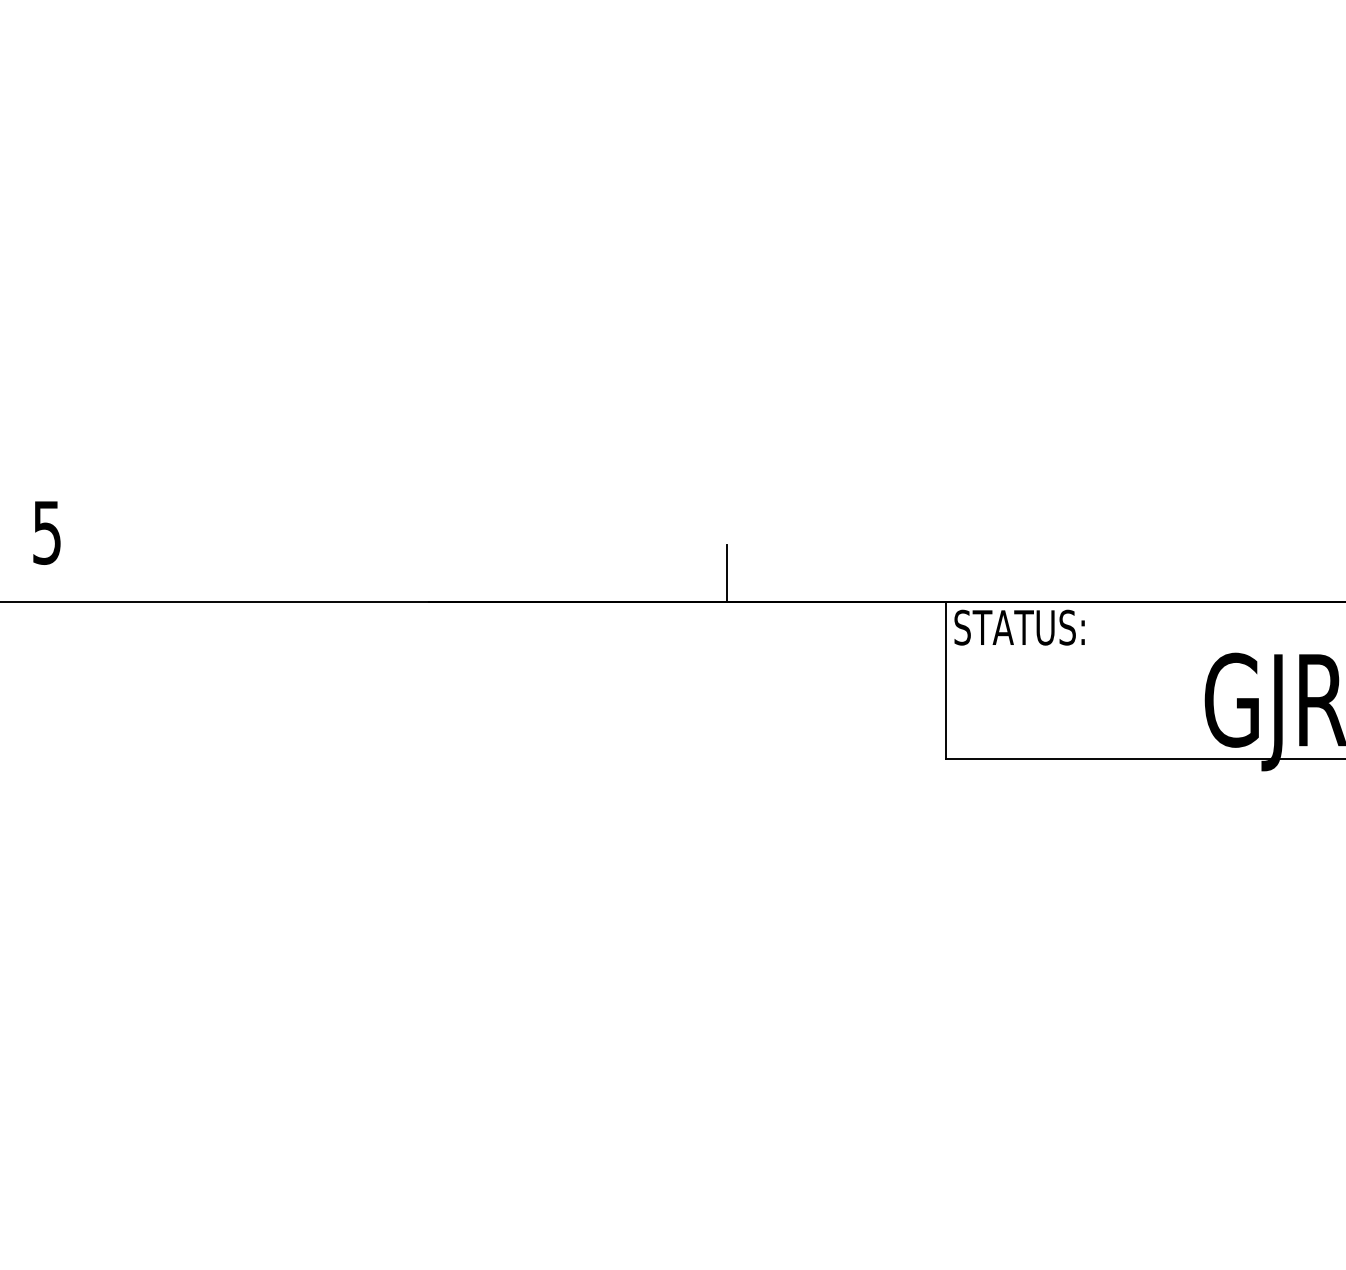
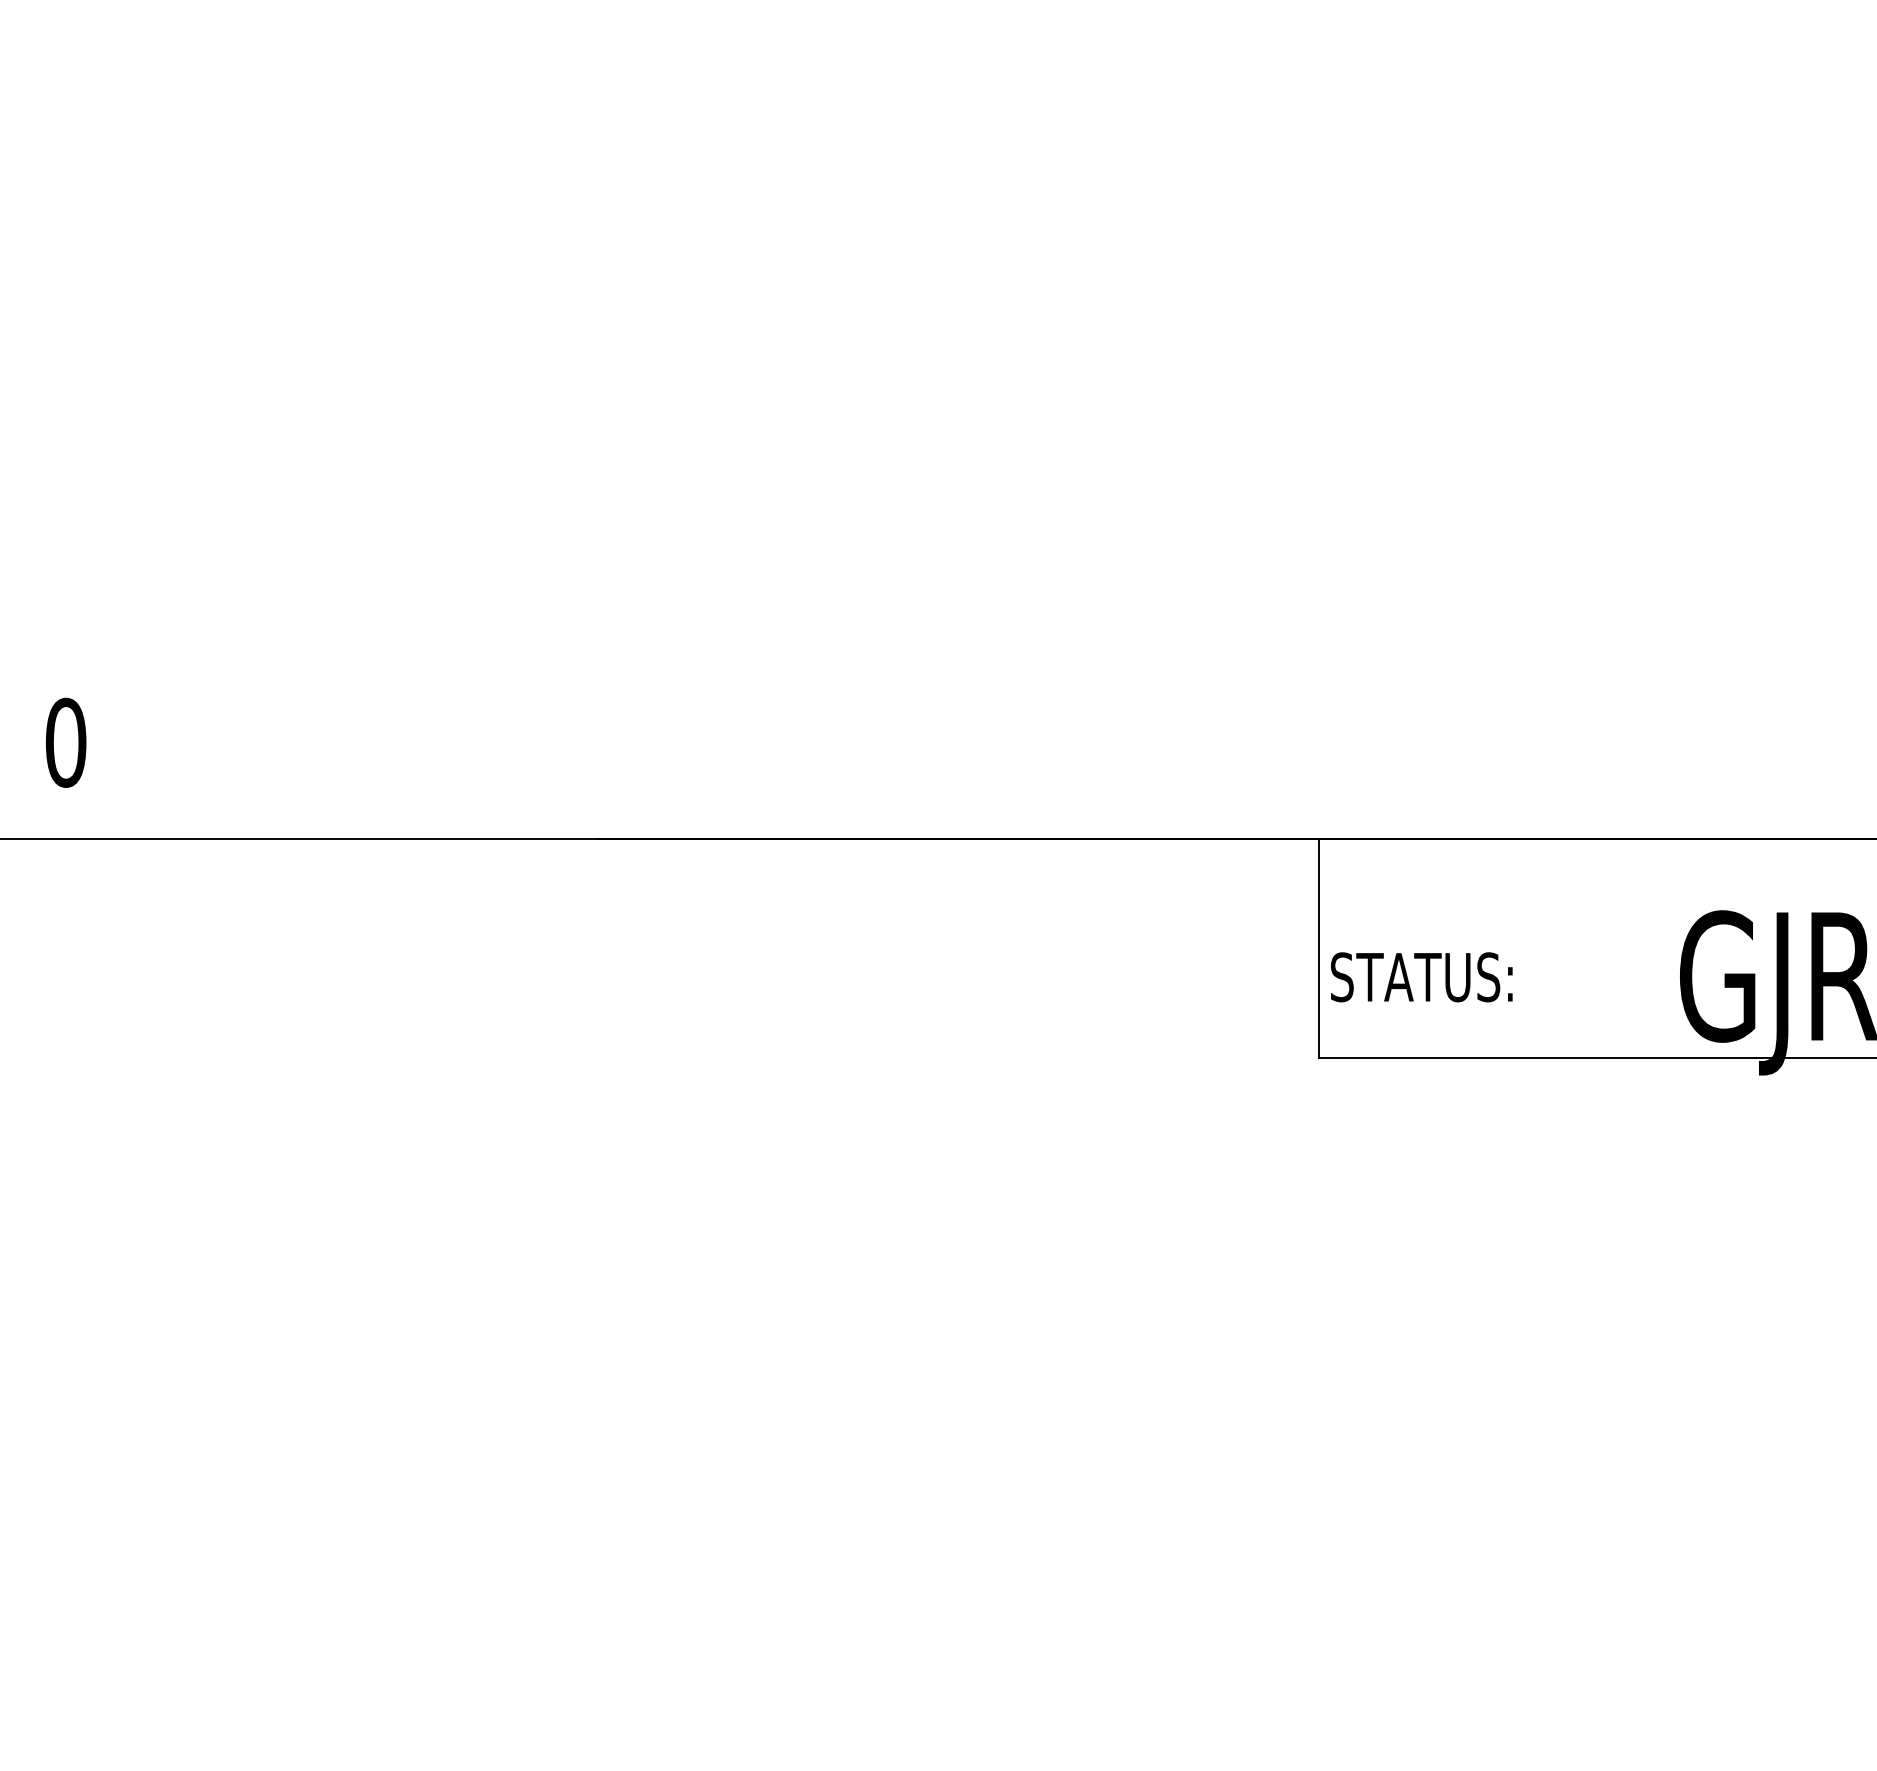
text: (47, 532) -> (66, 742), 5 -> 0
line: (726, 573) -> (1013, 799), removed
text: (1019, 627) -> (1421, 977), moved

